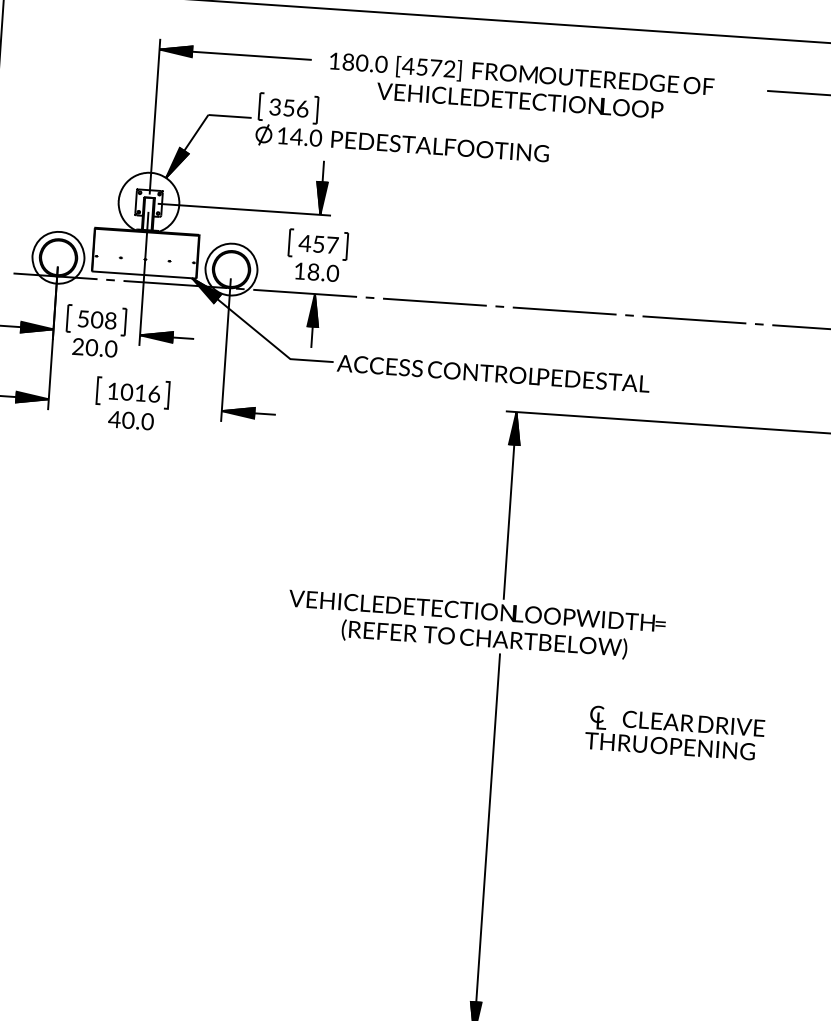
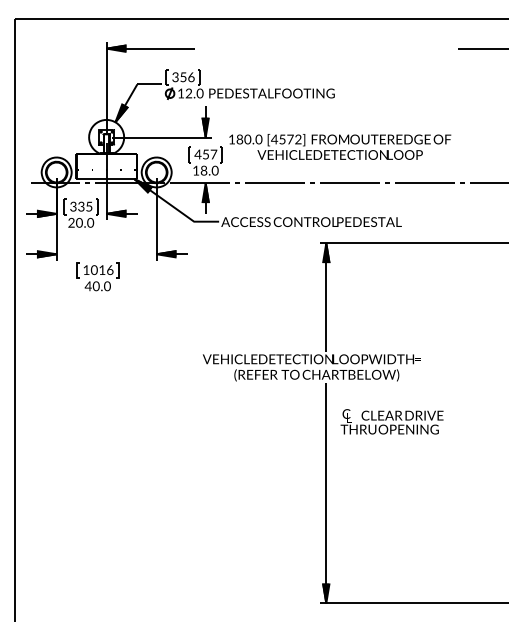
text: (521, 86) -> (340, 146), moved
text: (295, 136) -> (188, 93), 14.0 -> 12.0
text: (97, 319) -> (81, 206), 508 -> 335
part: (131, 403) -> (97, 276), moved
text: (674, 732) -> (391, 421), moved

